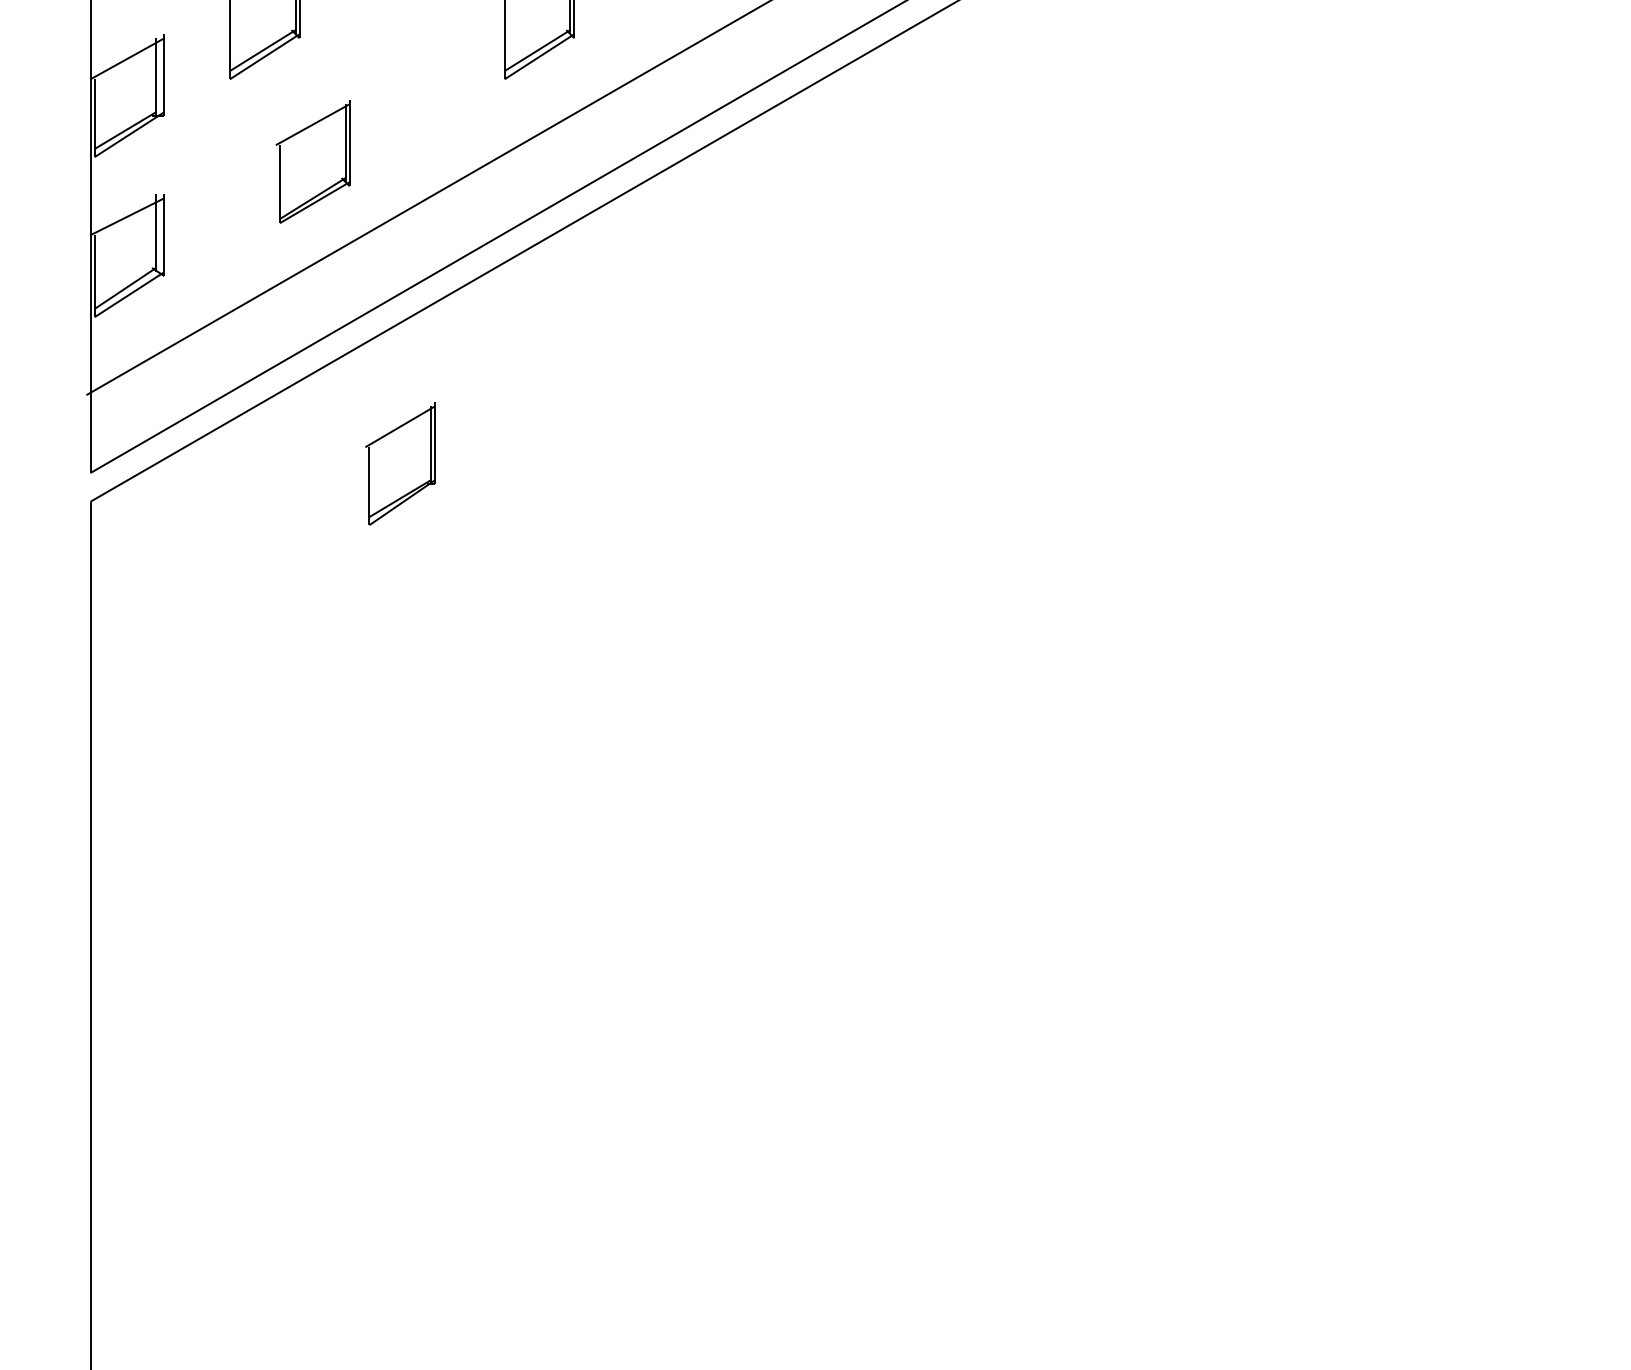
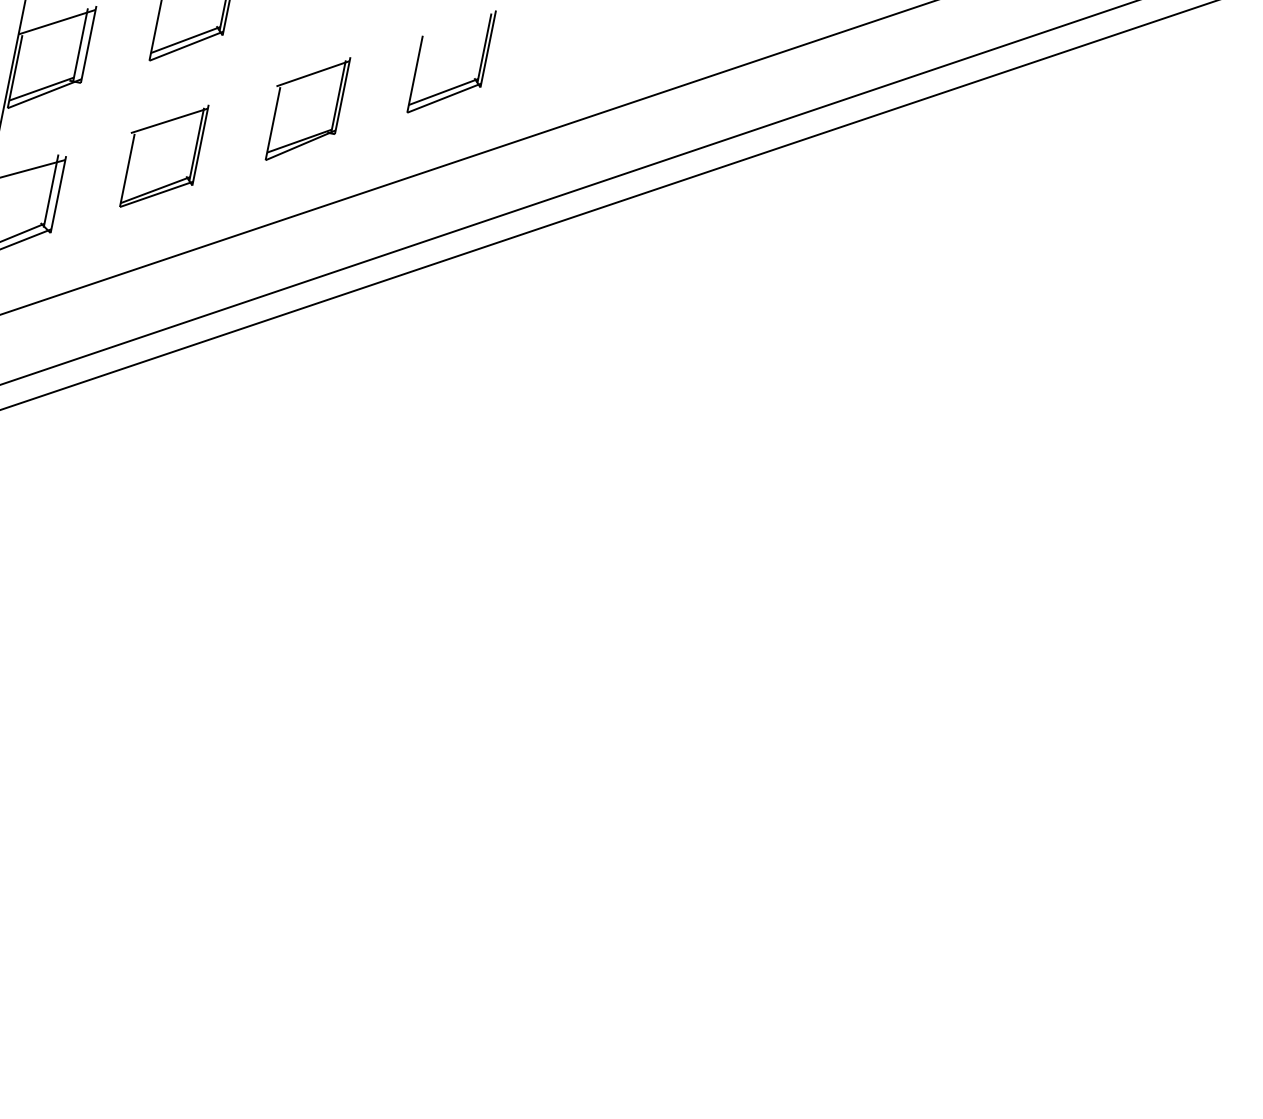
part: (312, 161) -> (162, 155), moved
part: (400, 463) -> (306, 108), moved

